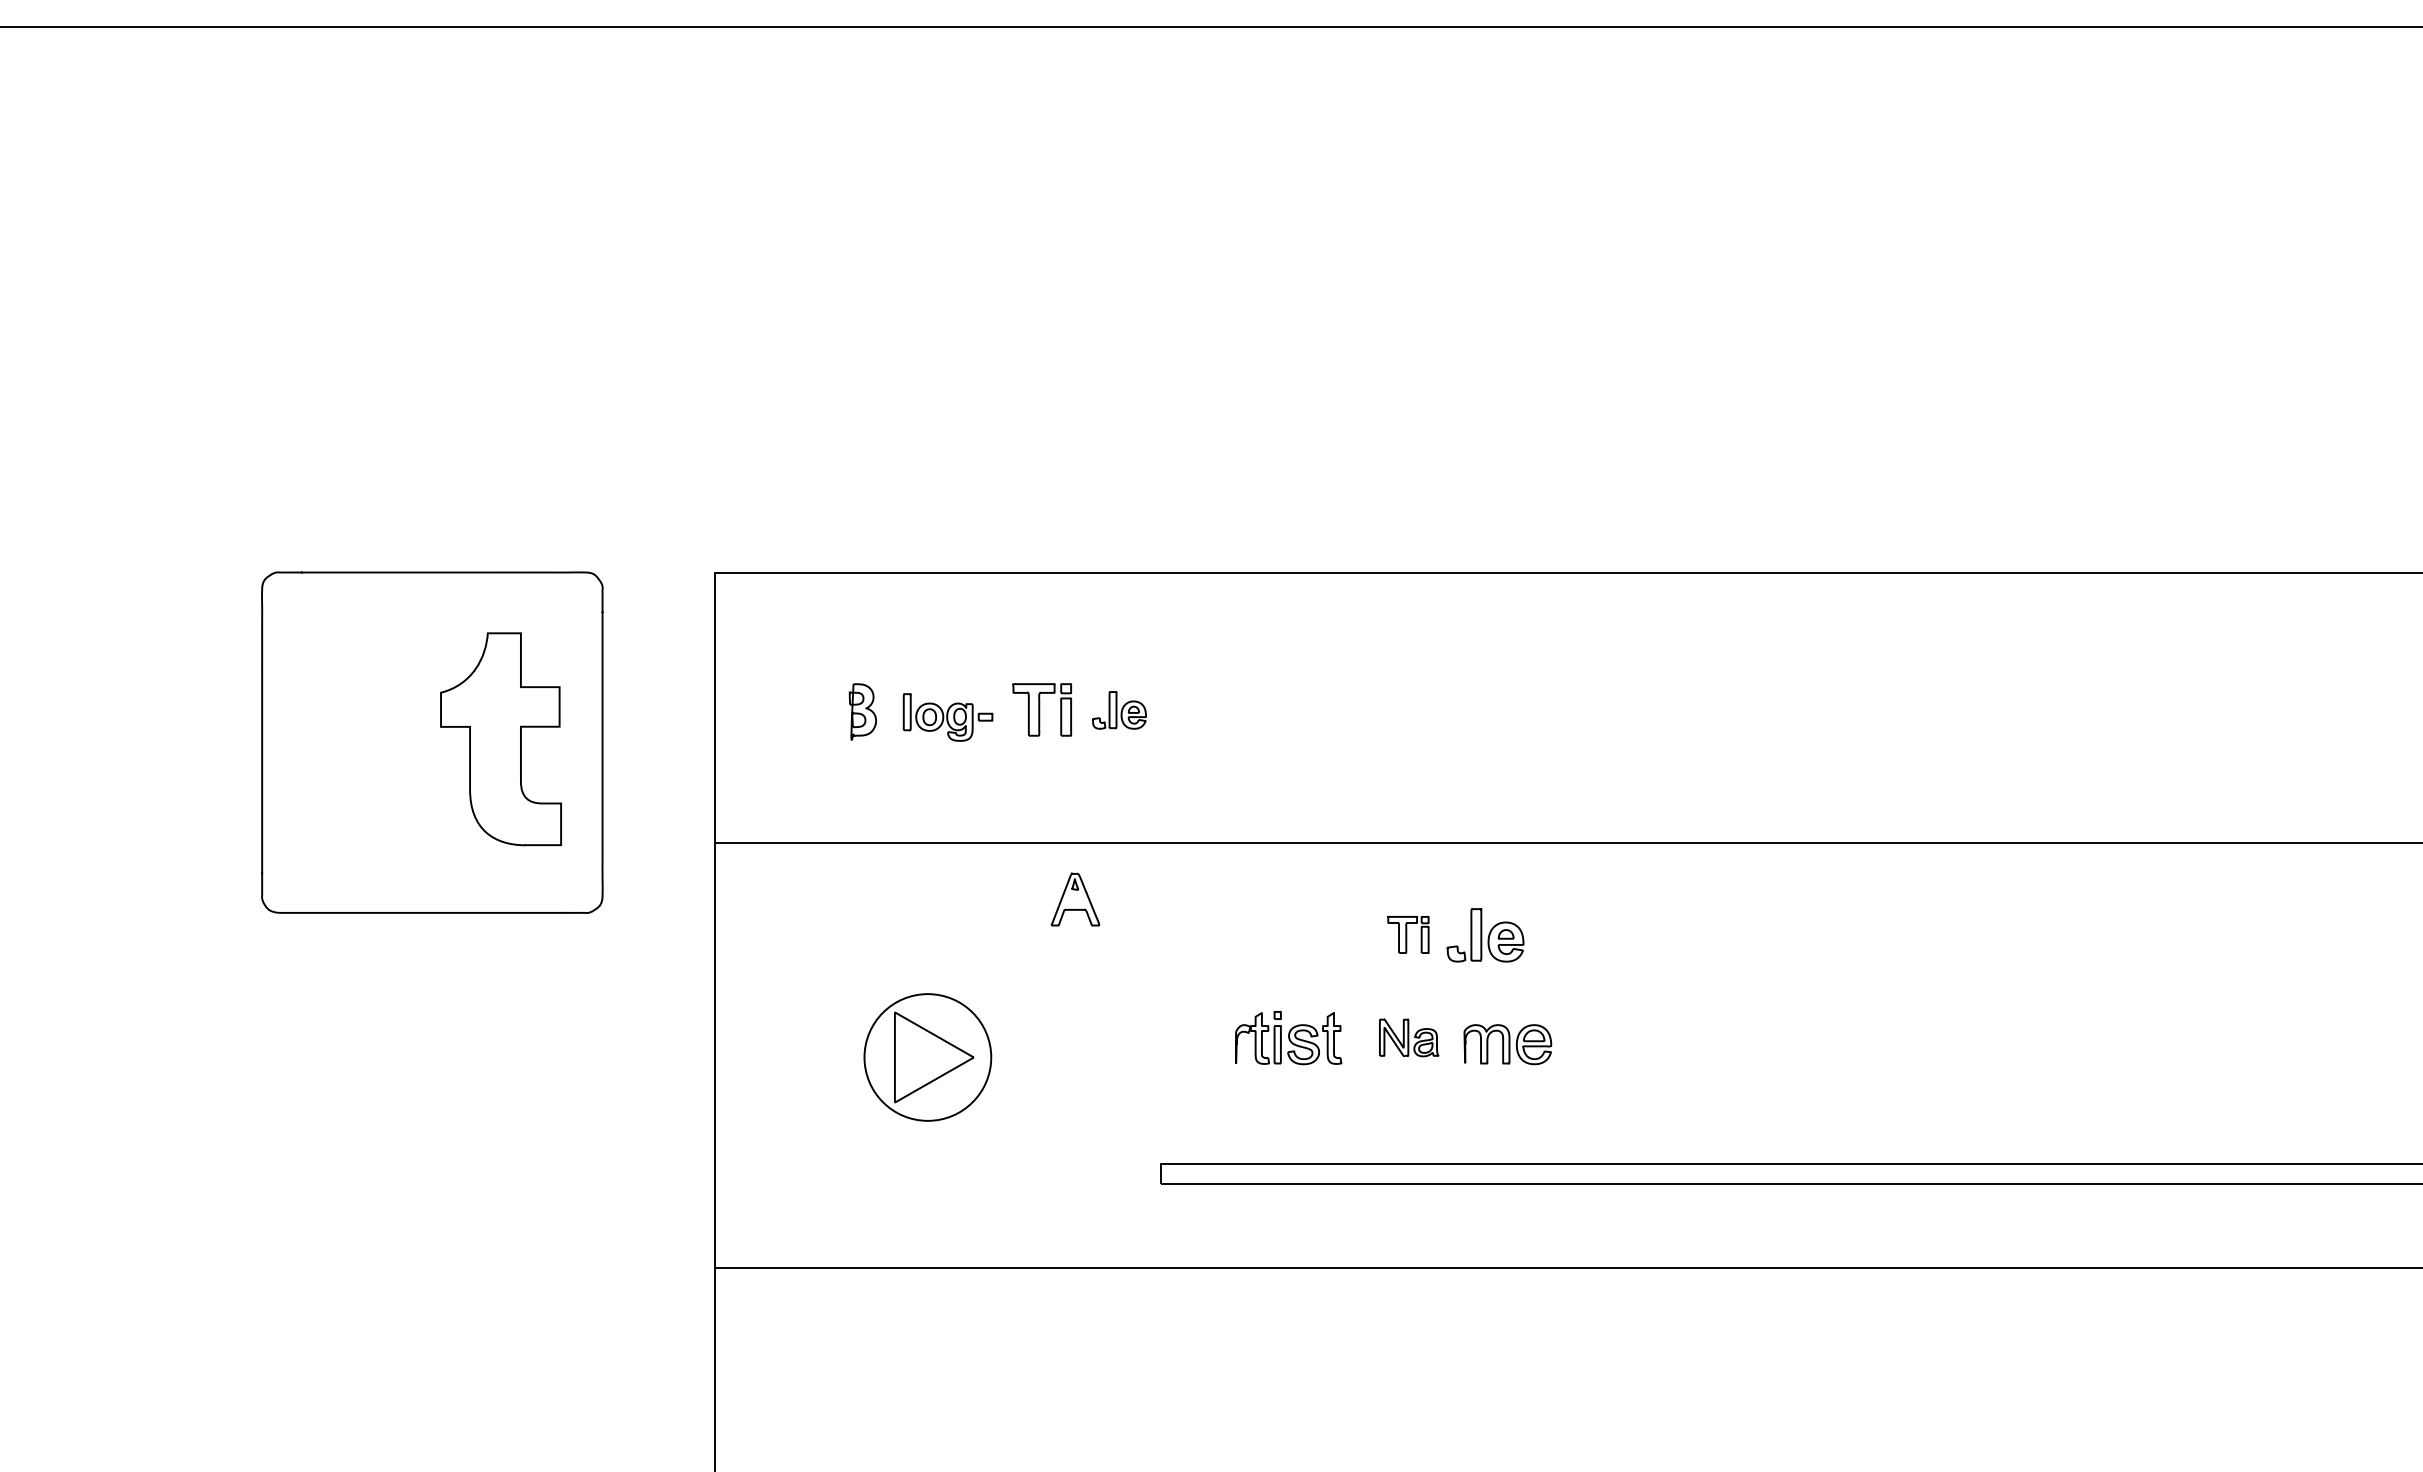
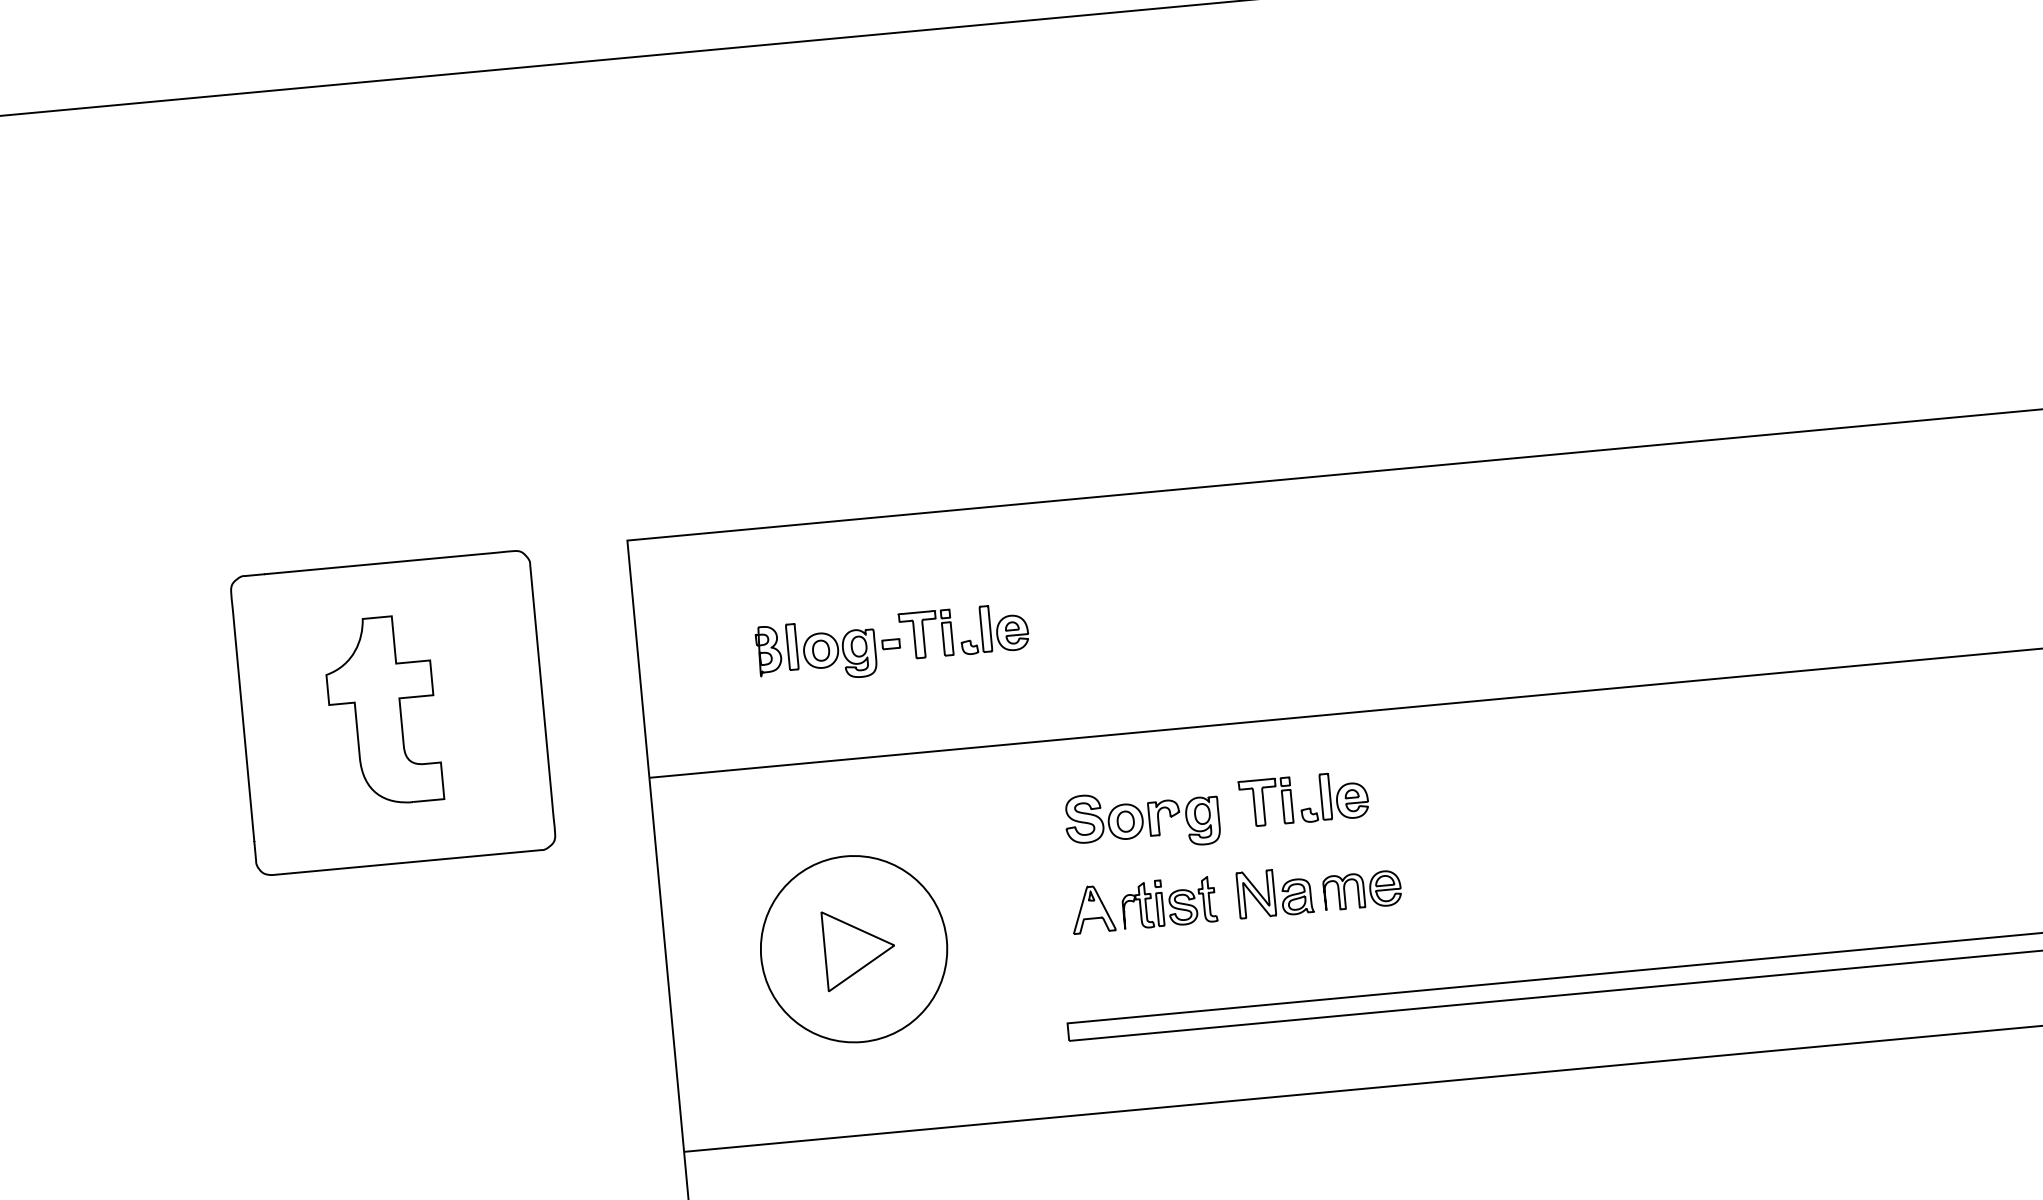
part: (1119, 710) -> (994, 628), size x1.43
part: (947, 717) -> (843, 648), size x1.43
part: (500, 739) -> (382, 711), moved
part: (1075, 899) -> (1092, 909), moved
part: (1408, 934) -> (1266, 802), size x1.43
part: (1266, 941) -> (1142, 819), added
part: (1408, 1037) -> (1274, 892), size x1.43
circle: (927, 1057) -> (853, 949), size x1.67

